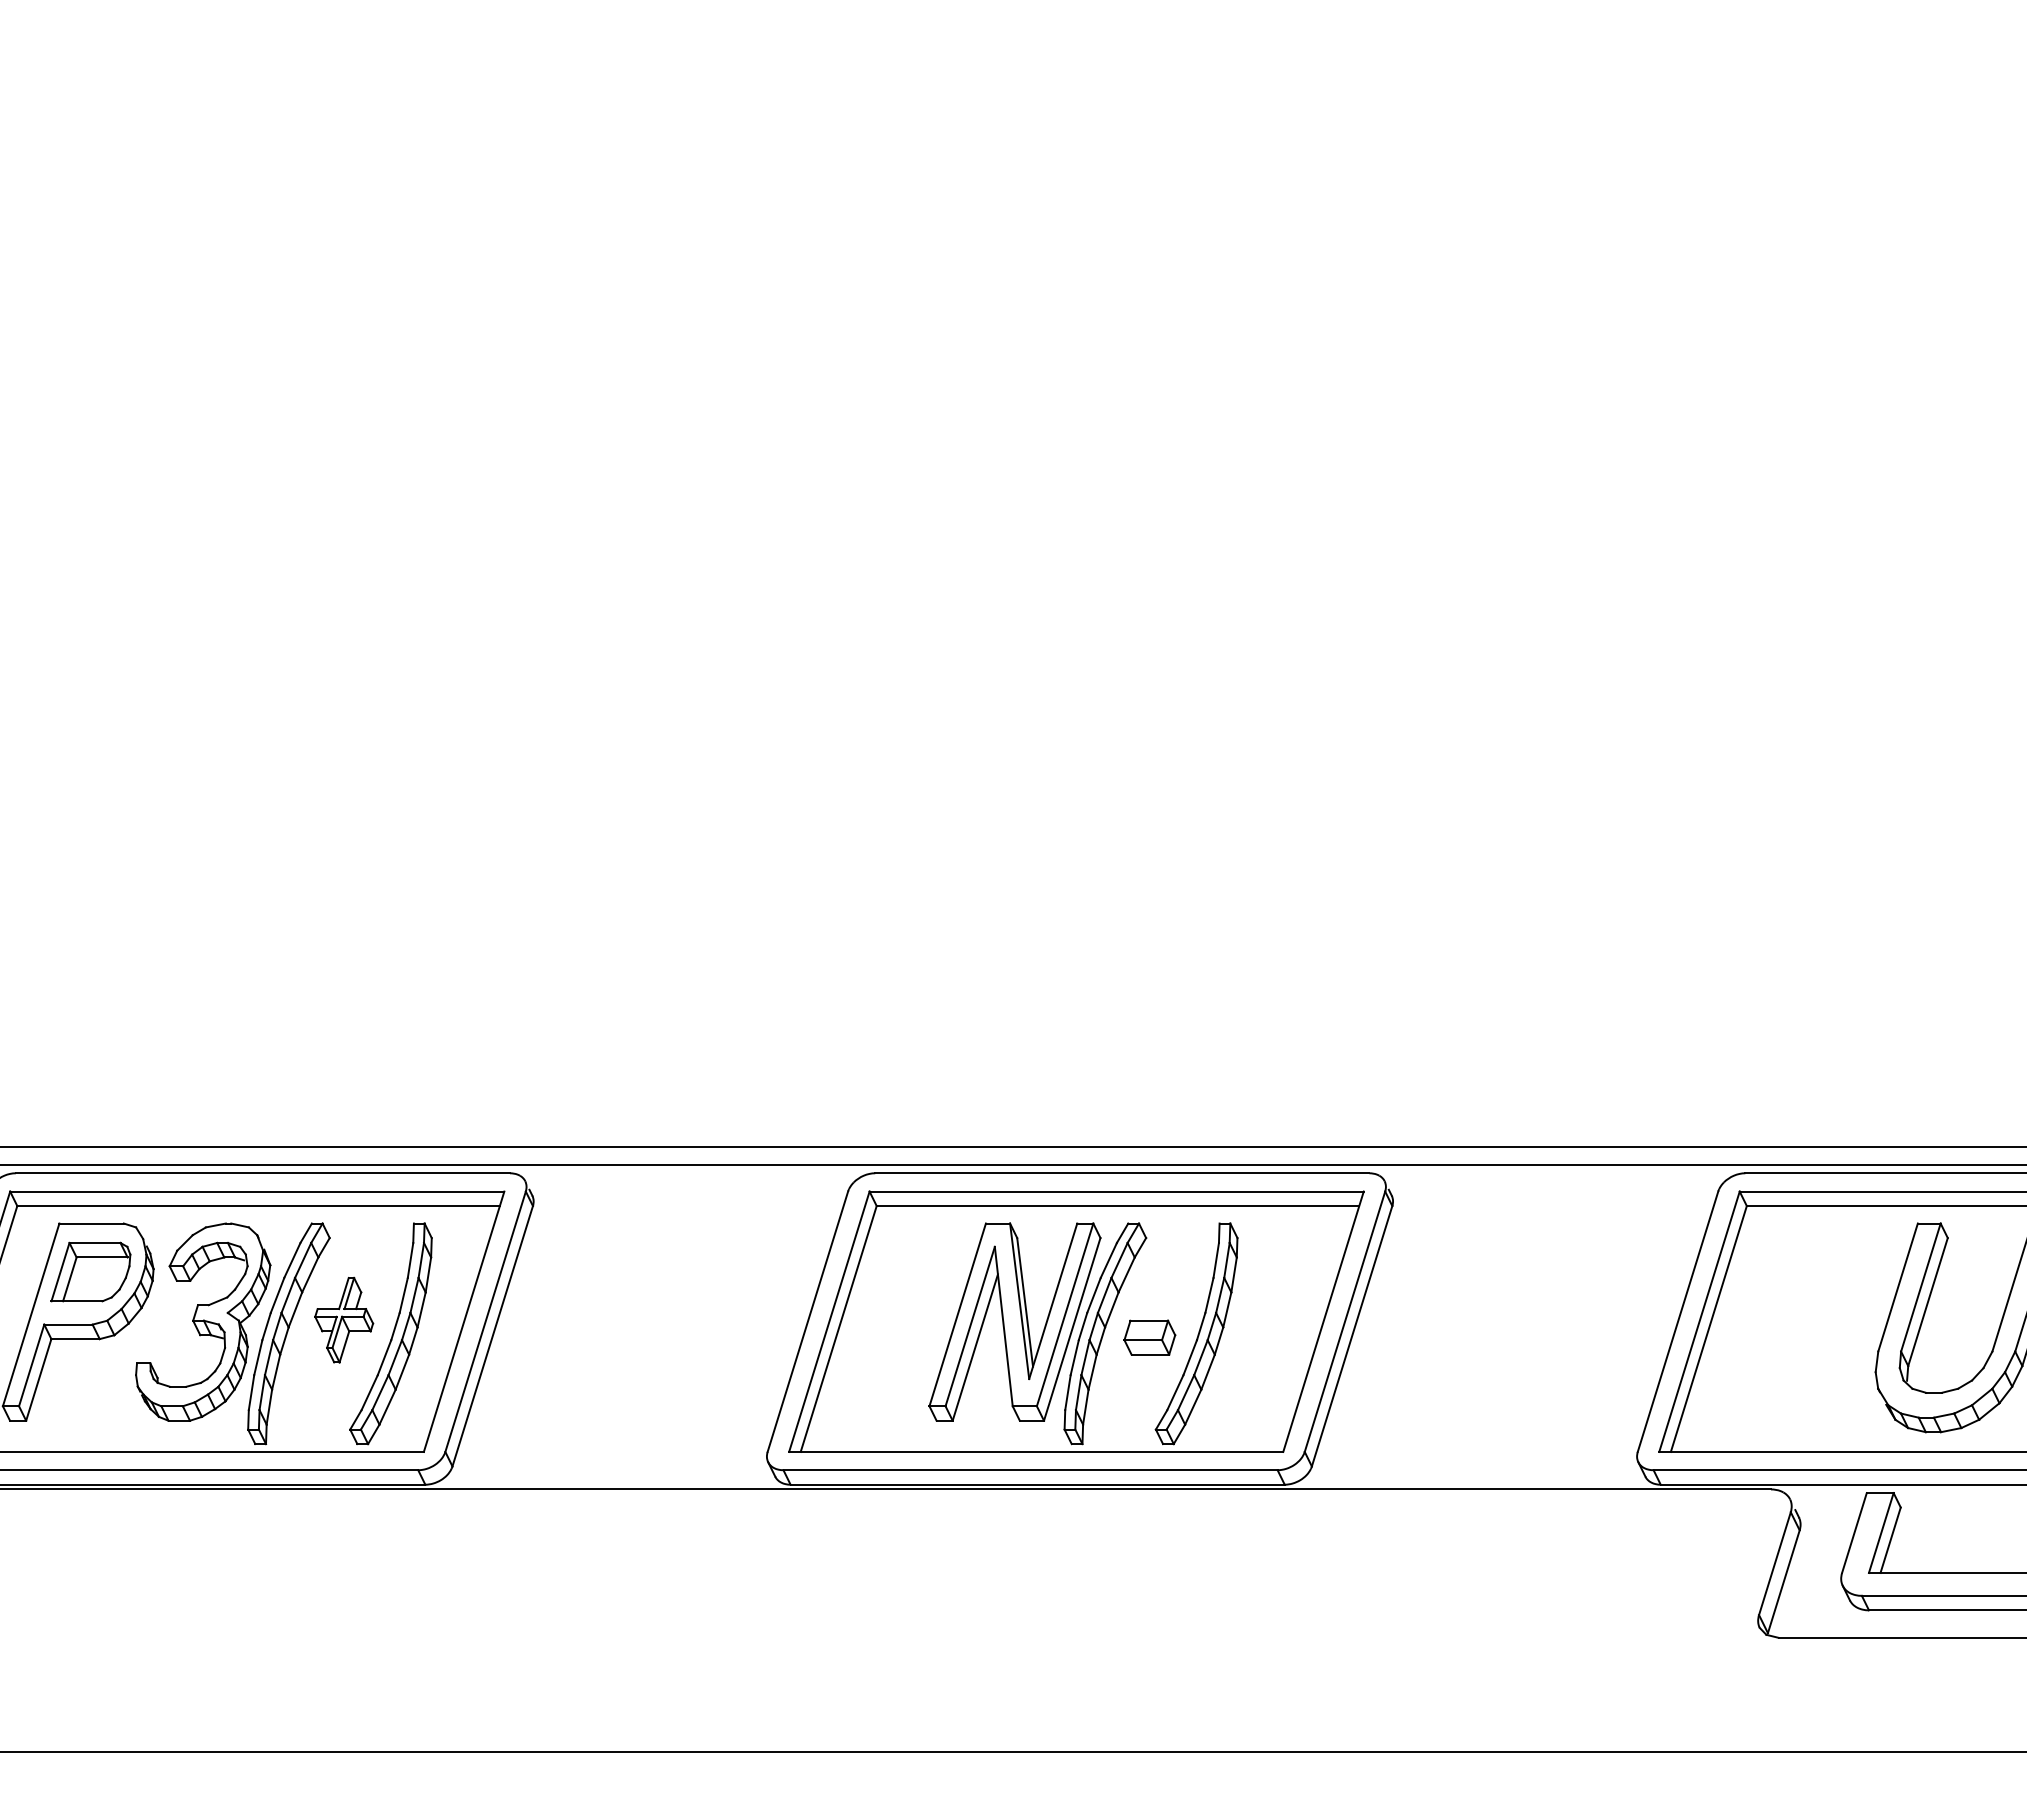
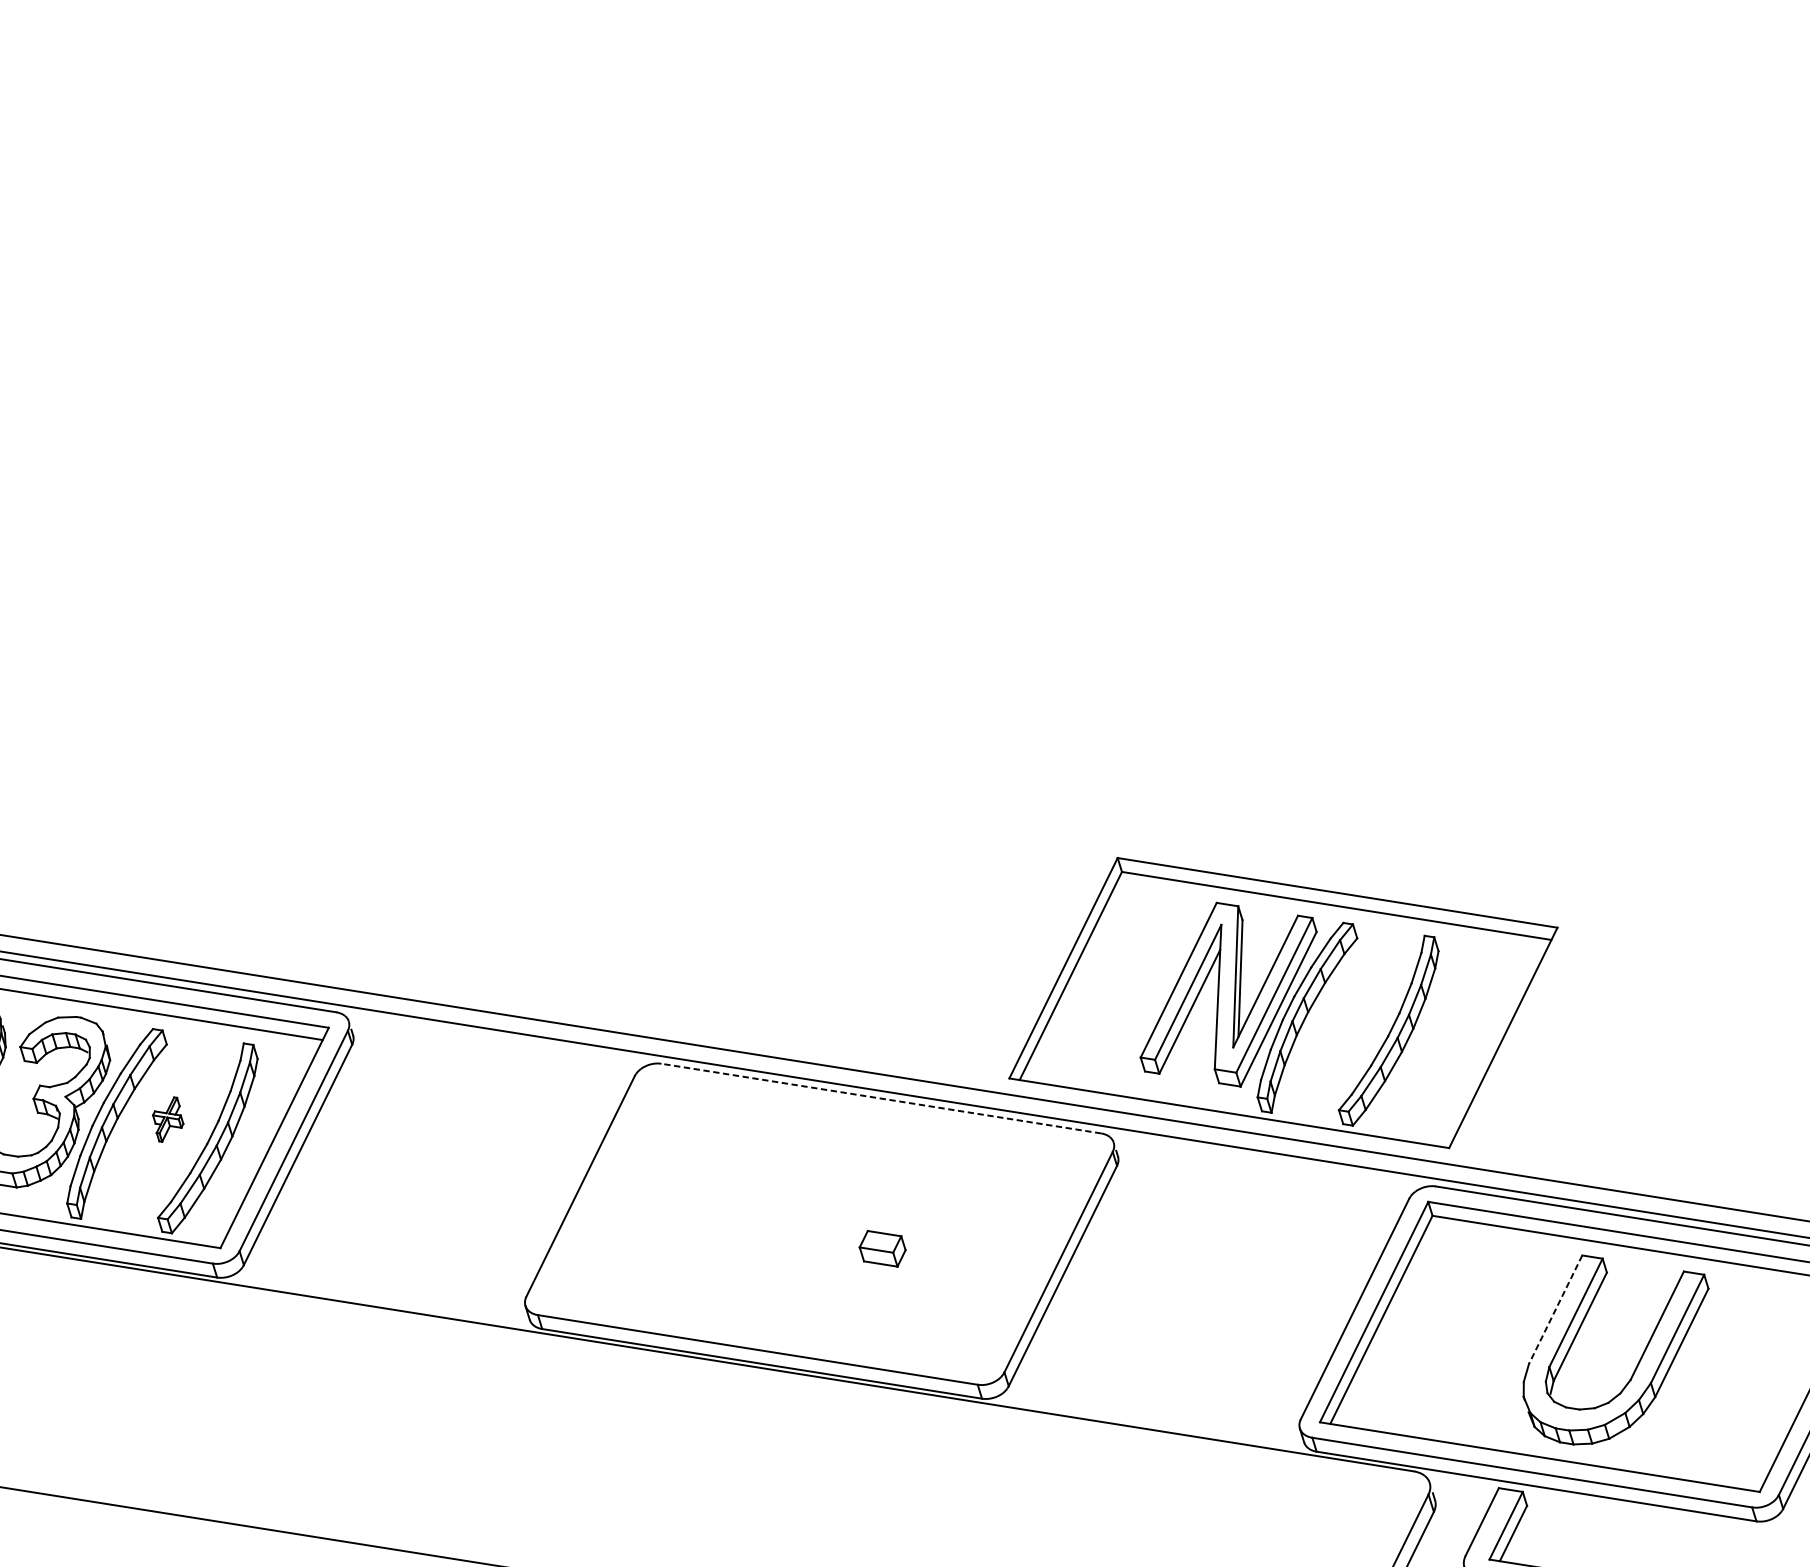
line: (1121, 1173) -> (880, 1098), solid -> dashed
line: (1897, 1288) -> (1555, 1310), solid -> dashed
part: (344, 1319) -> (168, 1119), size x0.6
part: (1076, 1321) -> (1283, 1002), moved

